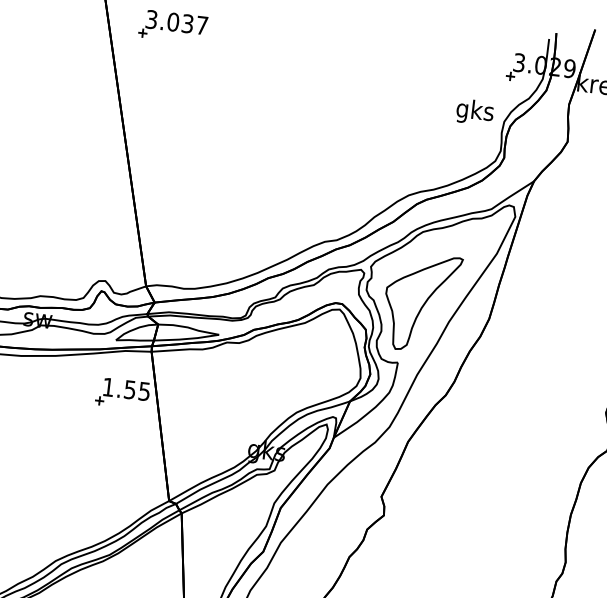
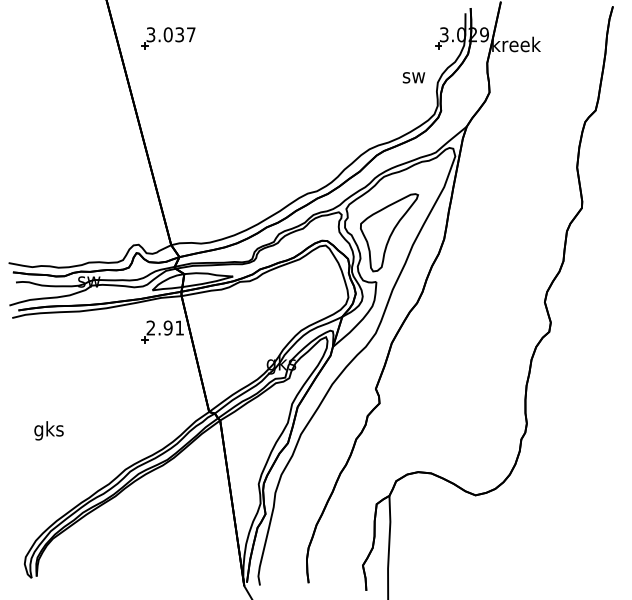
text: (474, 111) -> (413, 77), gks -> sw
text: (125, 388) -> (164, 327), 1.55 -> 2.91

